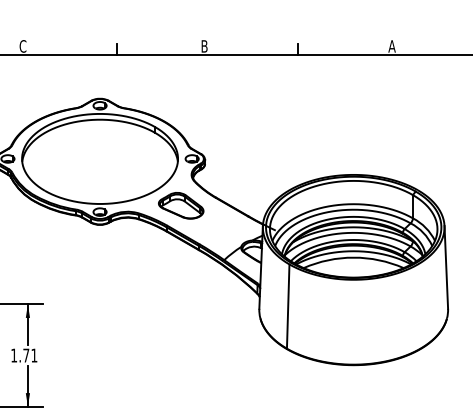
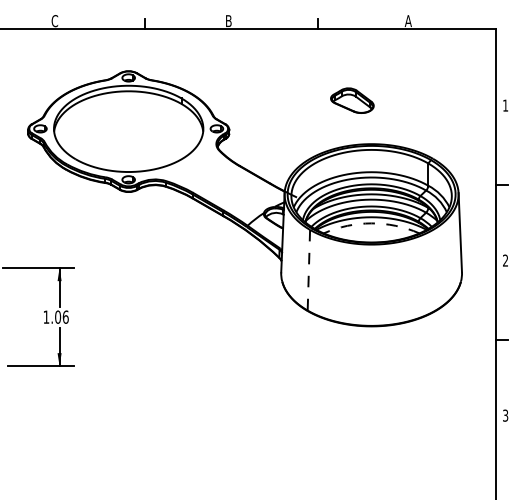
part: (181, 205) -> (352, 100), moved
arc: (353, 257) -> (371, 223), solid -> dashed
line: (287, 306) -> (308, 270), solid -> dashed
text: (29, 354) -> (61, 316), 1.71 -> 1.06

